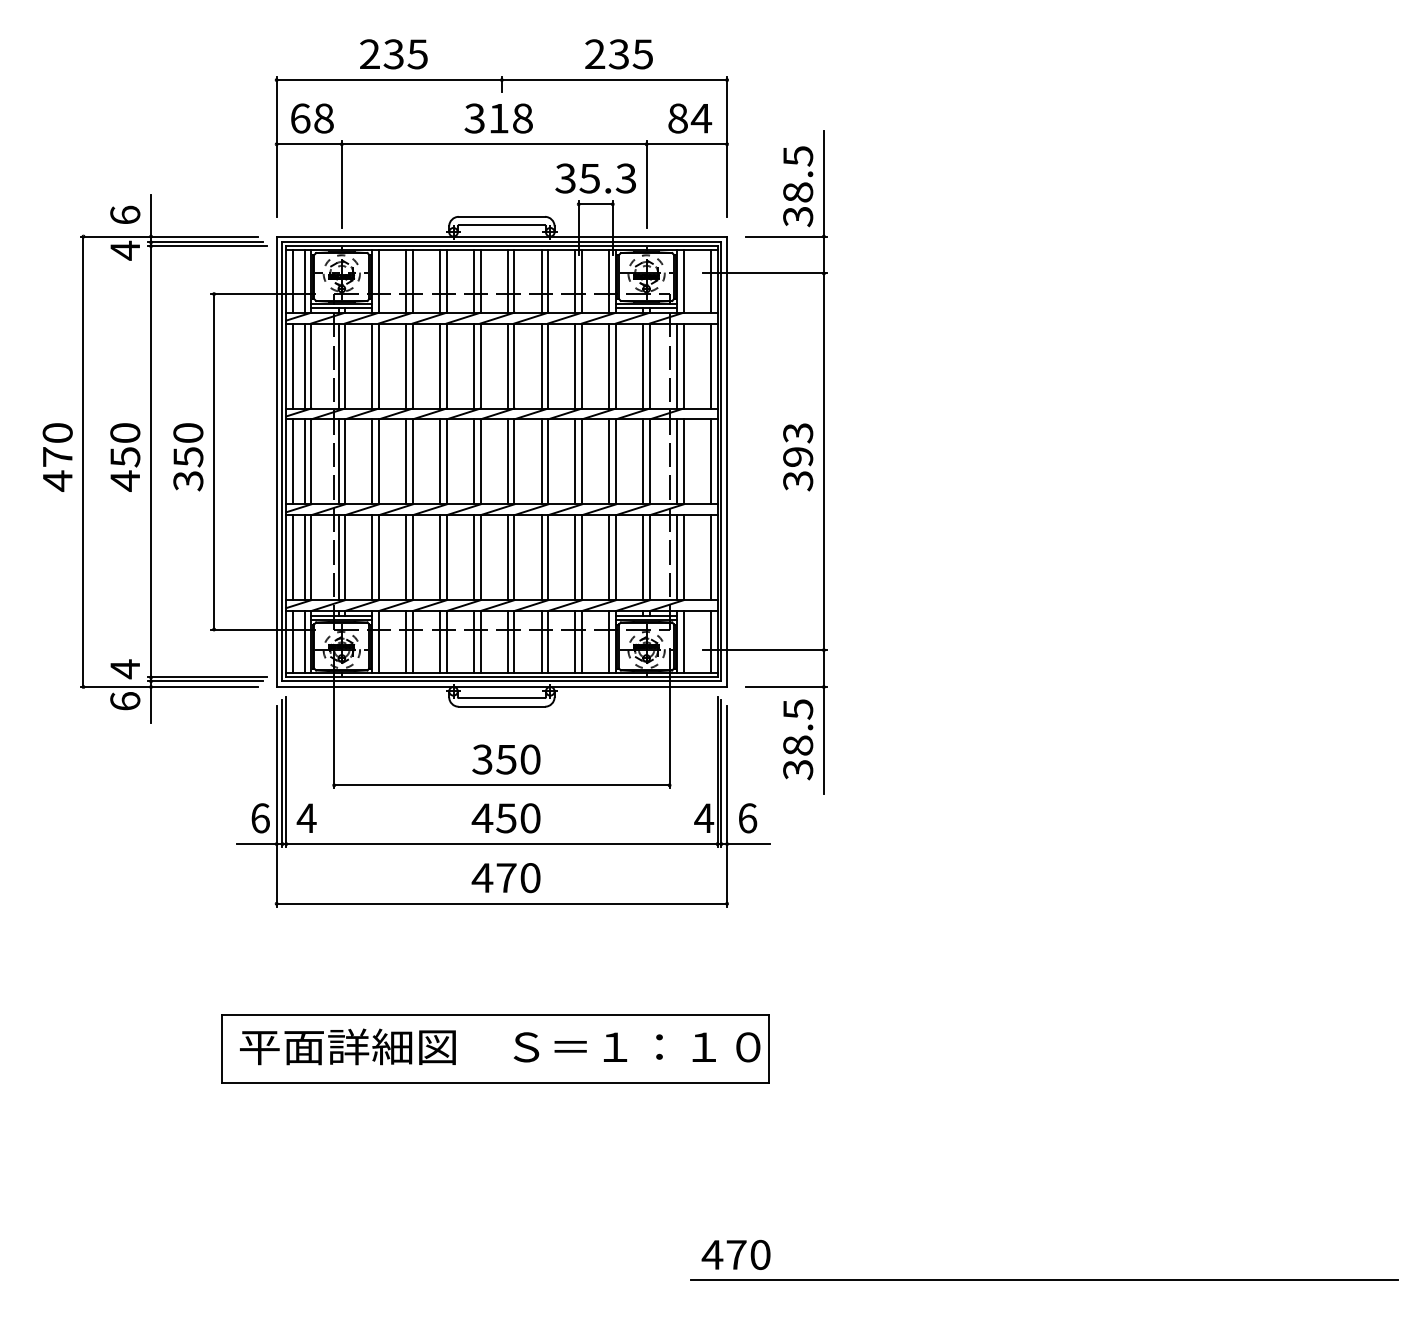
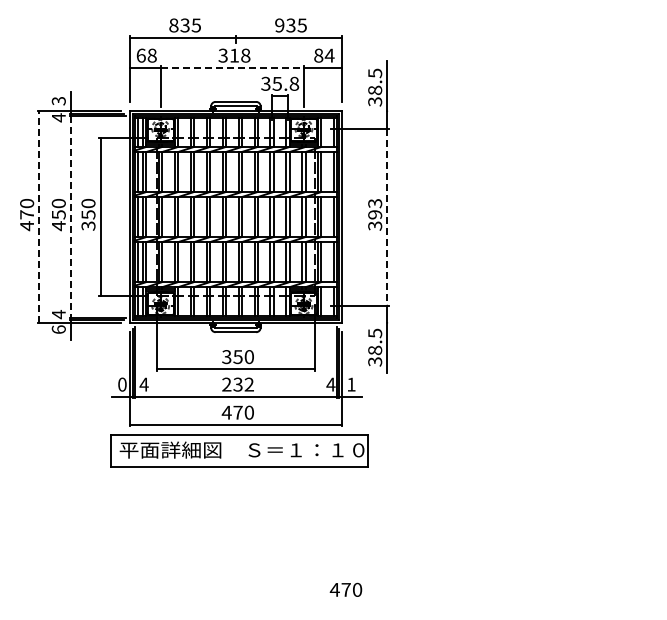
text: (369, 54) -> (173, 25), 235 -> 835
text: (594, 54) -> (279, 25), 235 -> 935
line: (494, 143) -> (232, 67), solid -> dashed
text: (626, 177) -> (294, 83), 35.3 -> 35.8
text: (124, 213) -> (58, 100), 6 -> 3
line: (786, 237) -> (369, 111), removed
line: (84, 462) -> (39, 217), solid -> dashed
line: (150, 462) -> (70, 217), solid -> dashed
line: (824, 462) -> (387, 217), solid -> dashed
line: (786, 686) -> (369, 322), removed
text: (260, 817) -> (122, 384), 6 -> 0
text: (505, 817) -> (237, 384), 450 -> 232
text: (747, 817) -> (351, 384), 6 -> 1
part: (494, 1047) -> (239, 450), moved
line: (1043, 1279) -> (490, 601), removed

